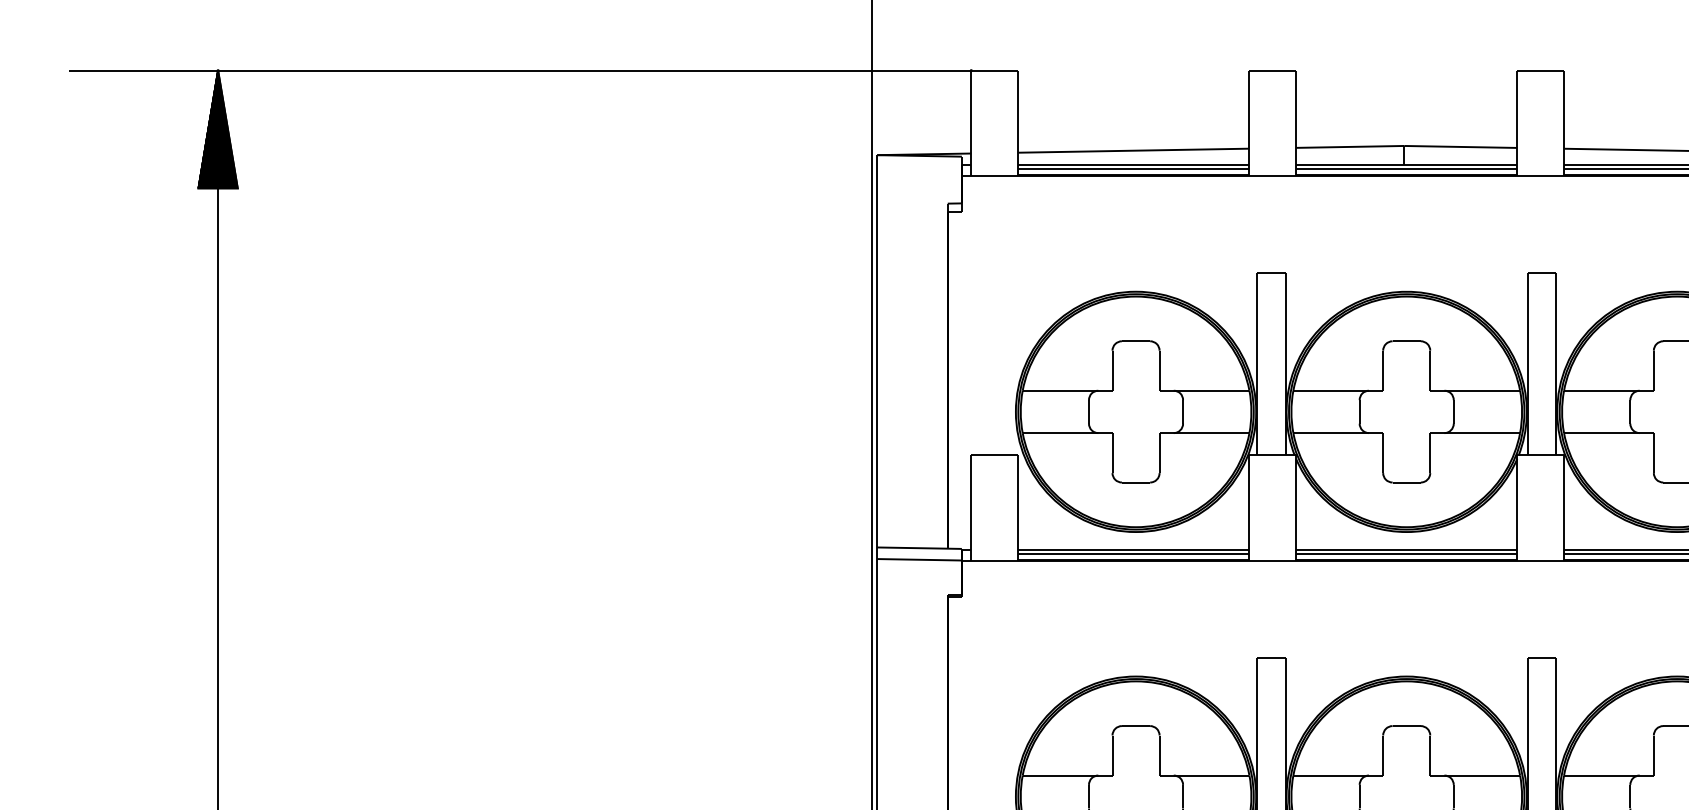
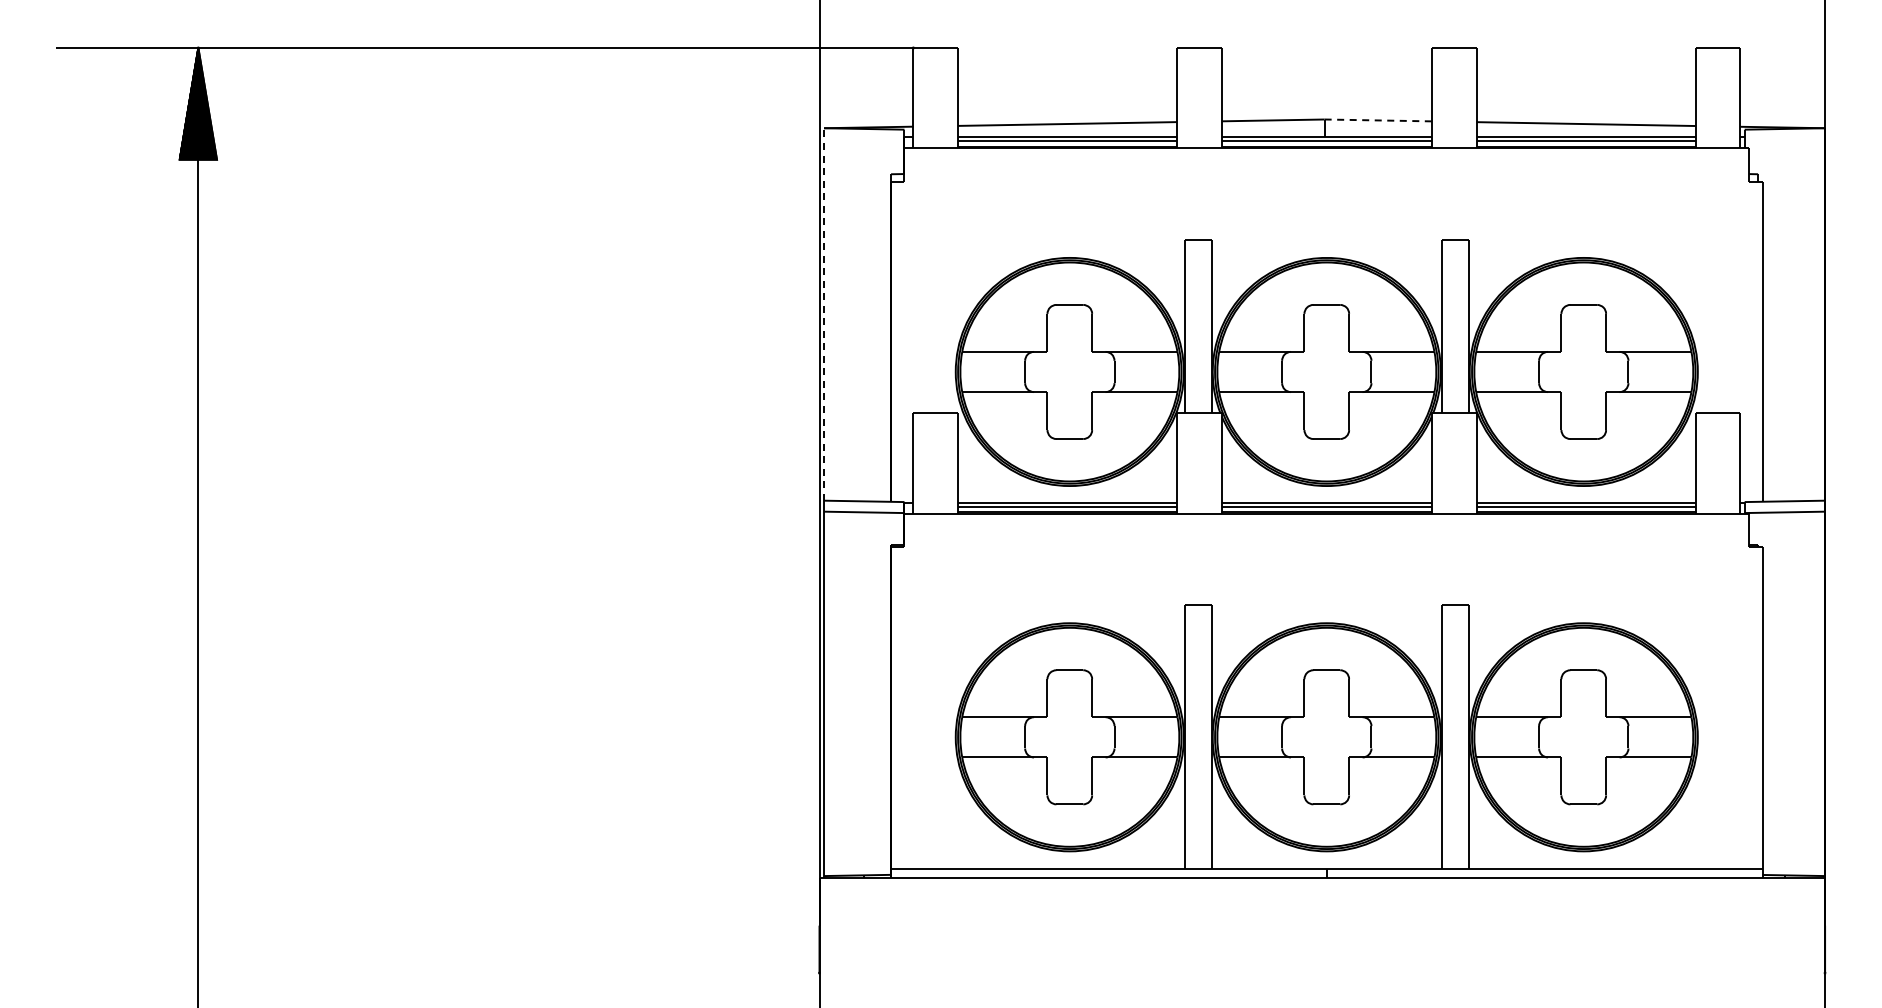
line: (1461, 147) -> (1378, 120), solid -> dashed
line: (877, 350) -> (824, 313), solid -> dashed

